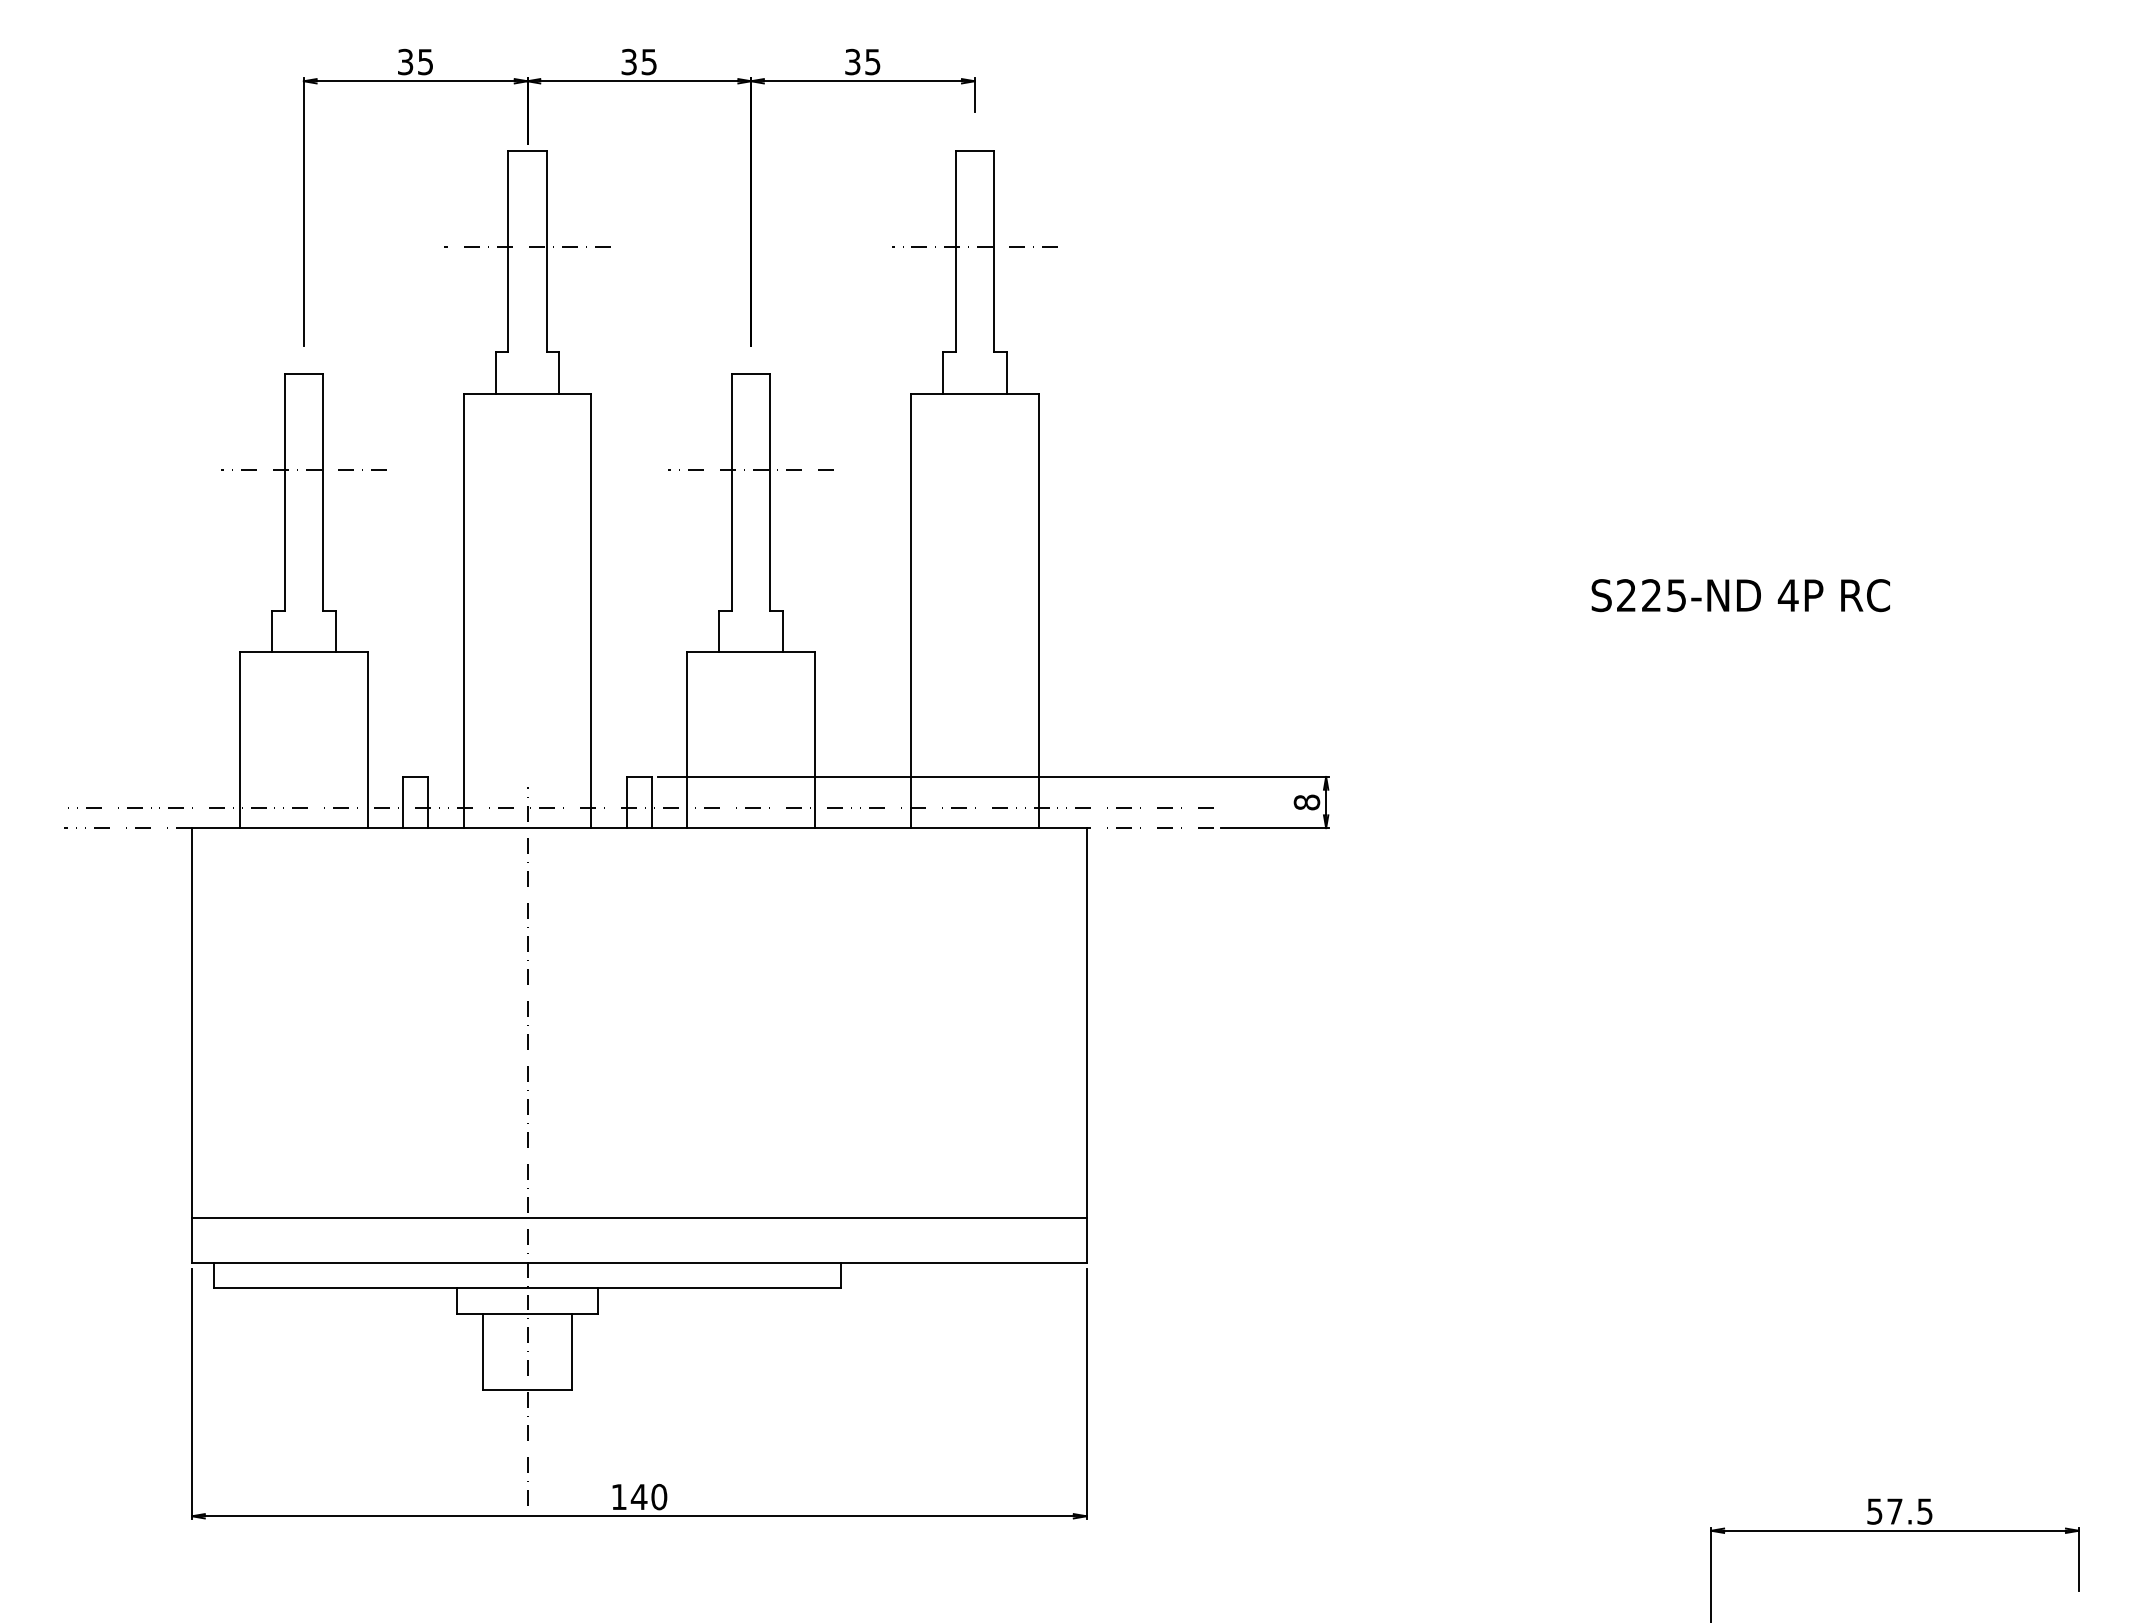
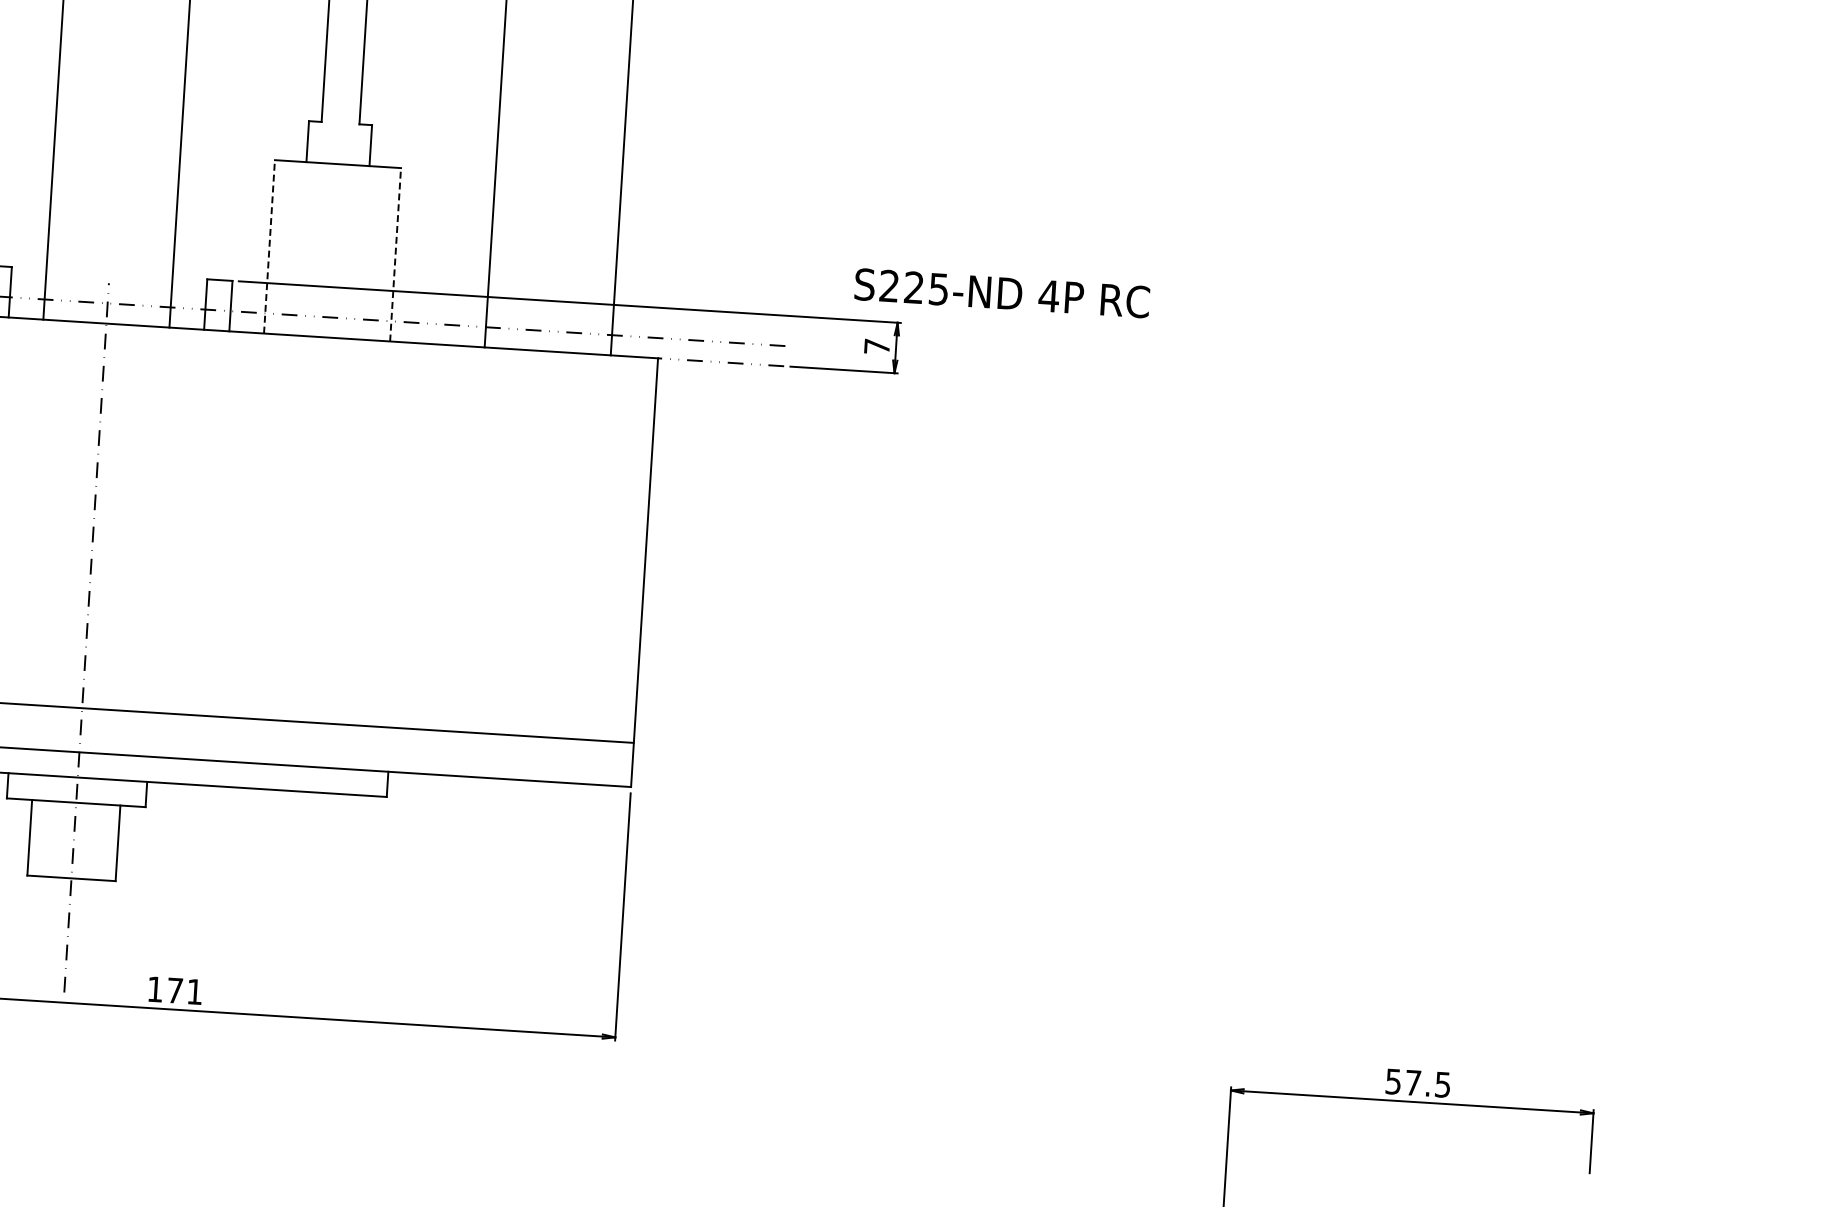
text: (1740, 595) -> (1001, 293), moved
line: (687, 740) -> (269, 247), solid -> dashed
line: (815, 740) -> (396, 255), solid -> dashed
text: (1306, 802) -> (876, 346), 8 -> 7
text: (648, 1496) -> (184, 990), 140 -> 171

